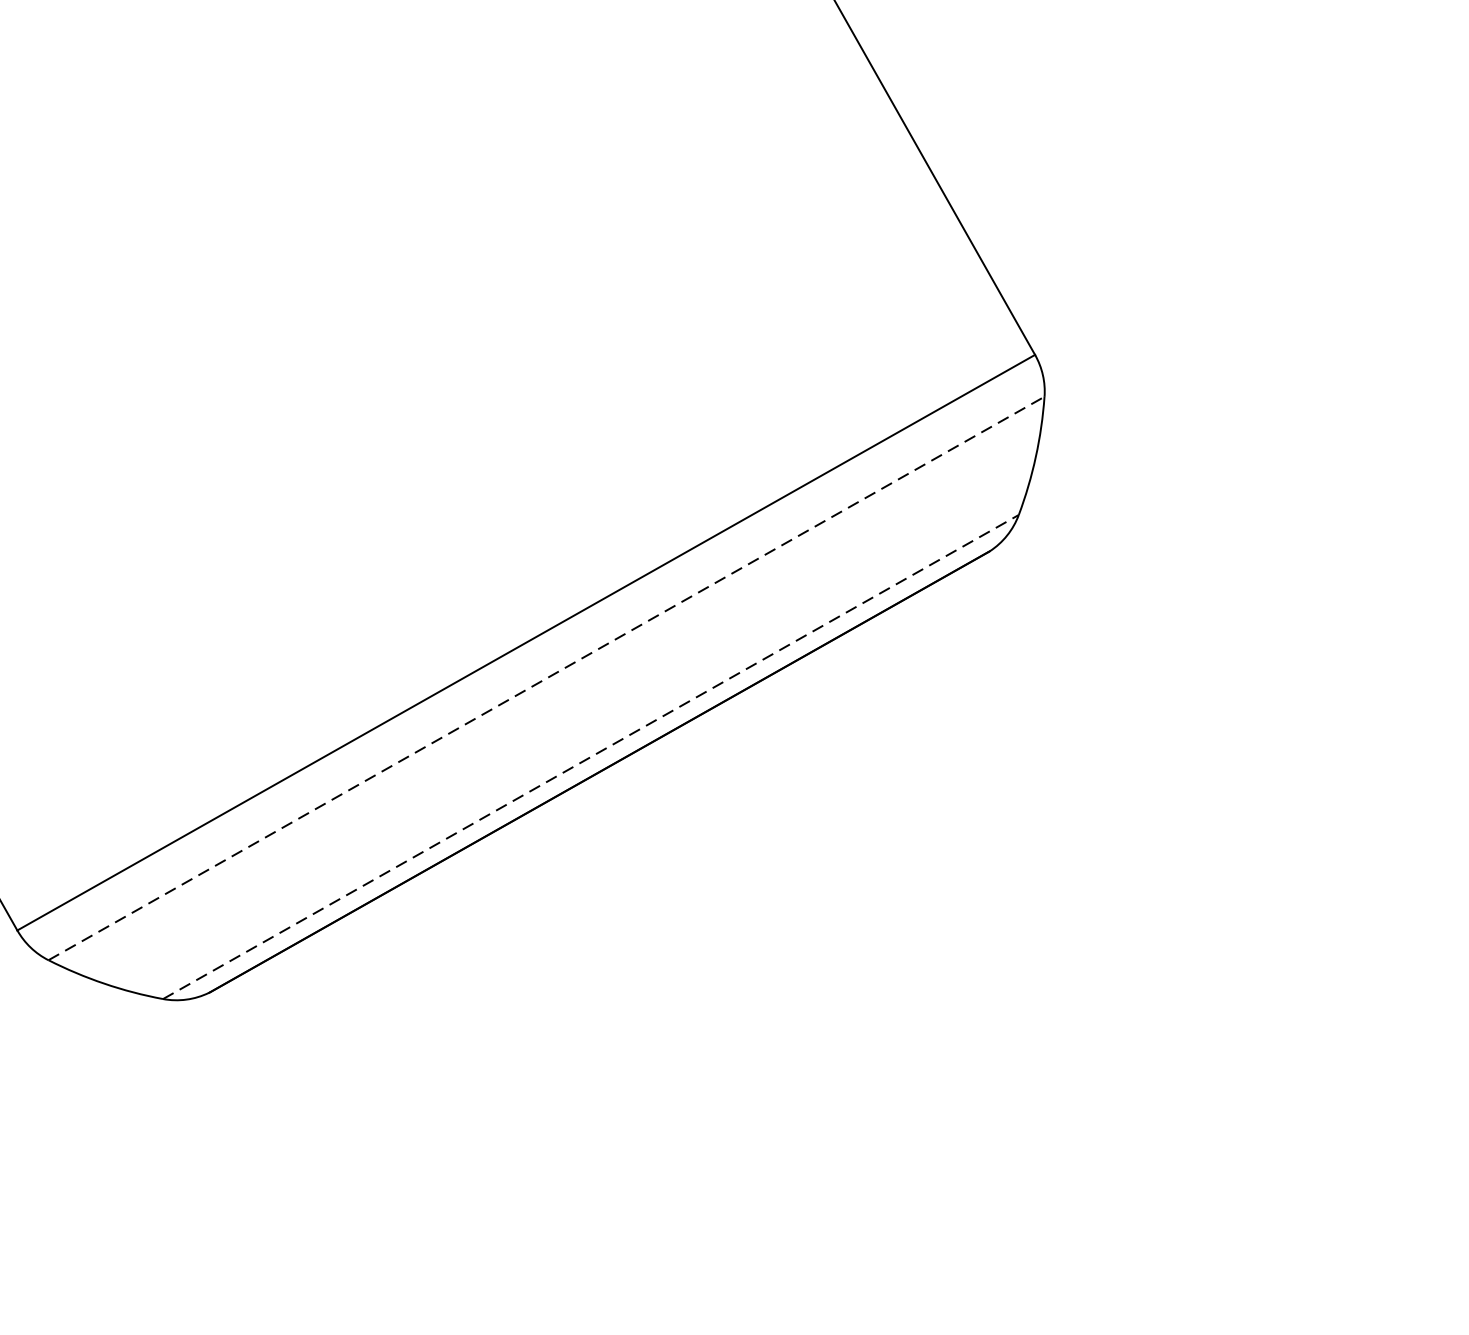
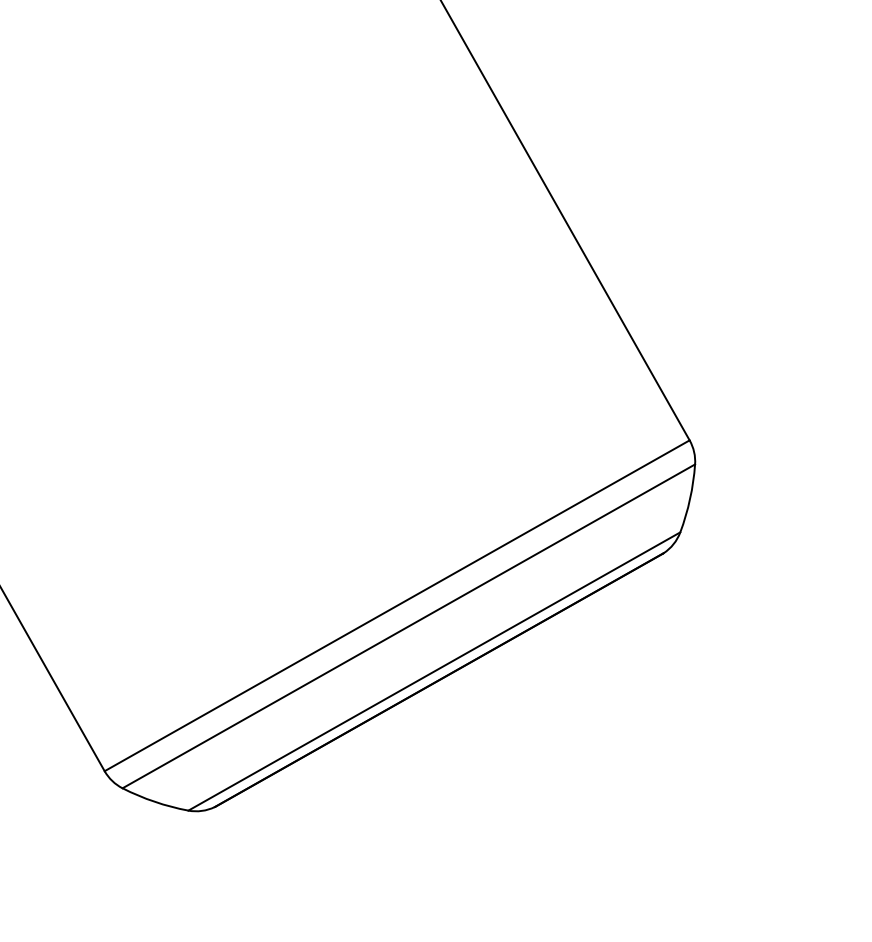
line: (545, 678) -> (408, 626), dashed -> solid
line: (591, 757) -> (434, 671), dashed -> solid

